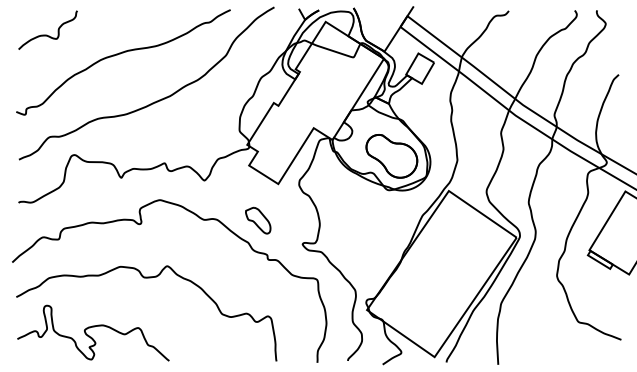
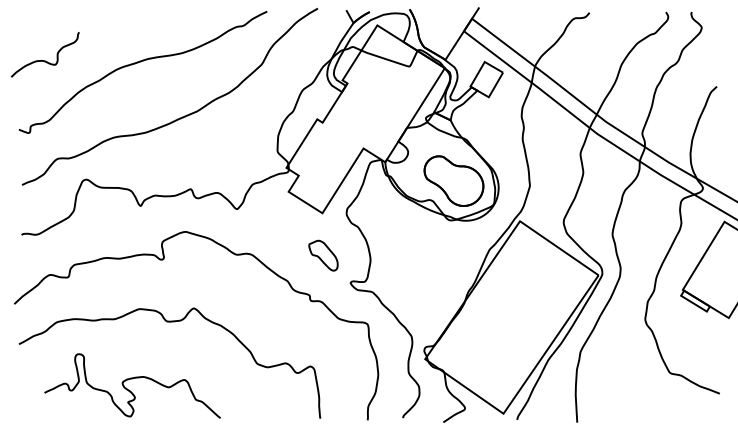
curve: (46, 34) -> (43, 59), moved
part: (258, 220) -> (323, 255), moved
curve: (91, 336) -> (130, 389), moved

